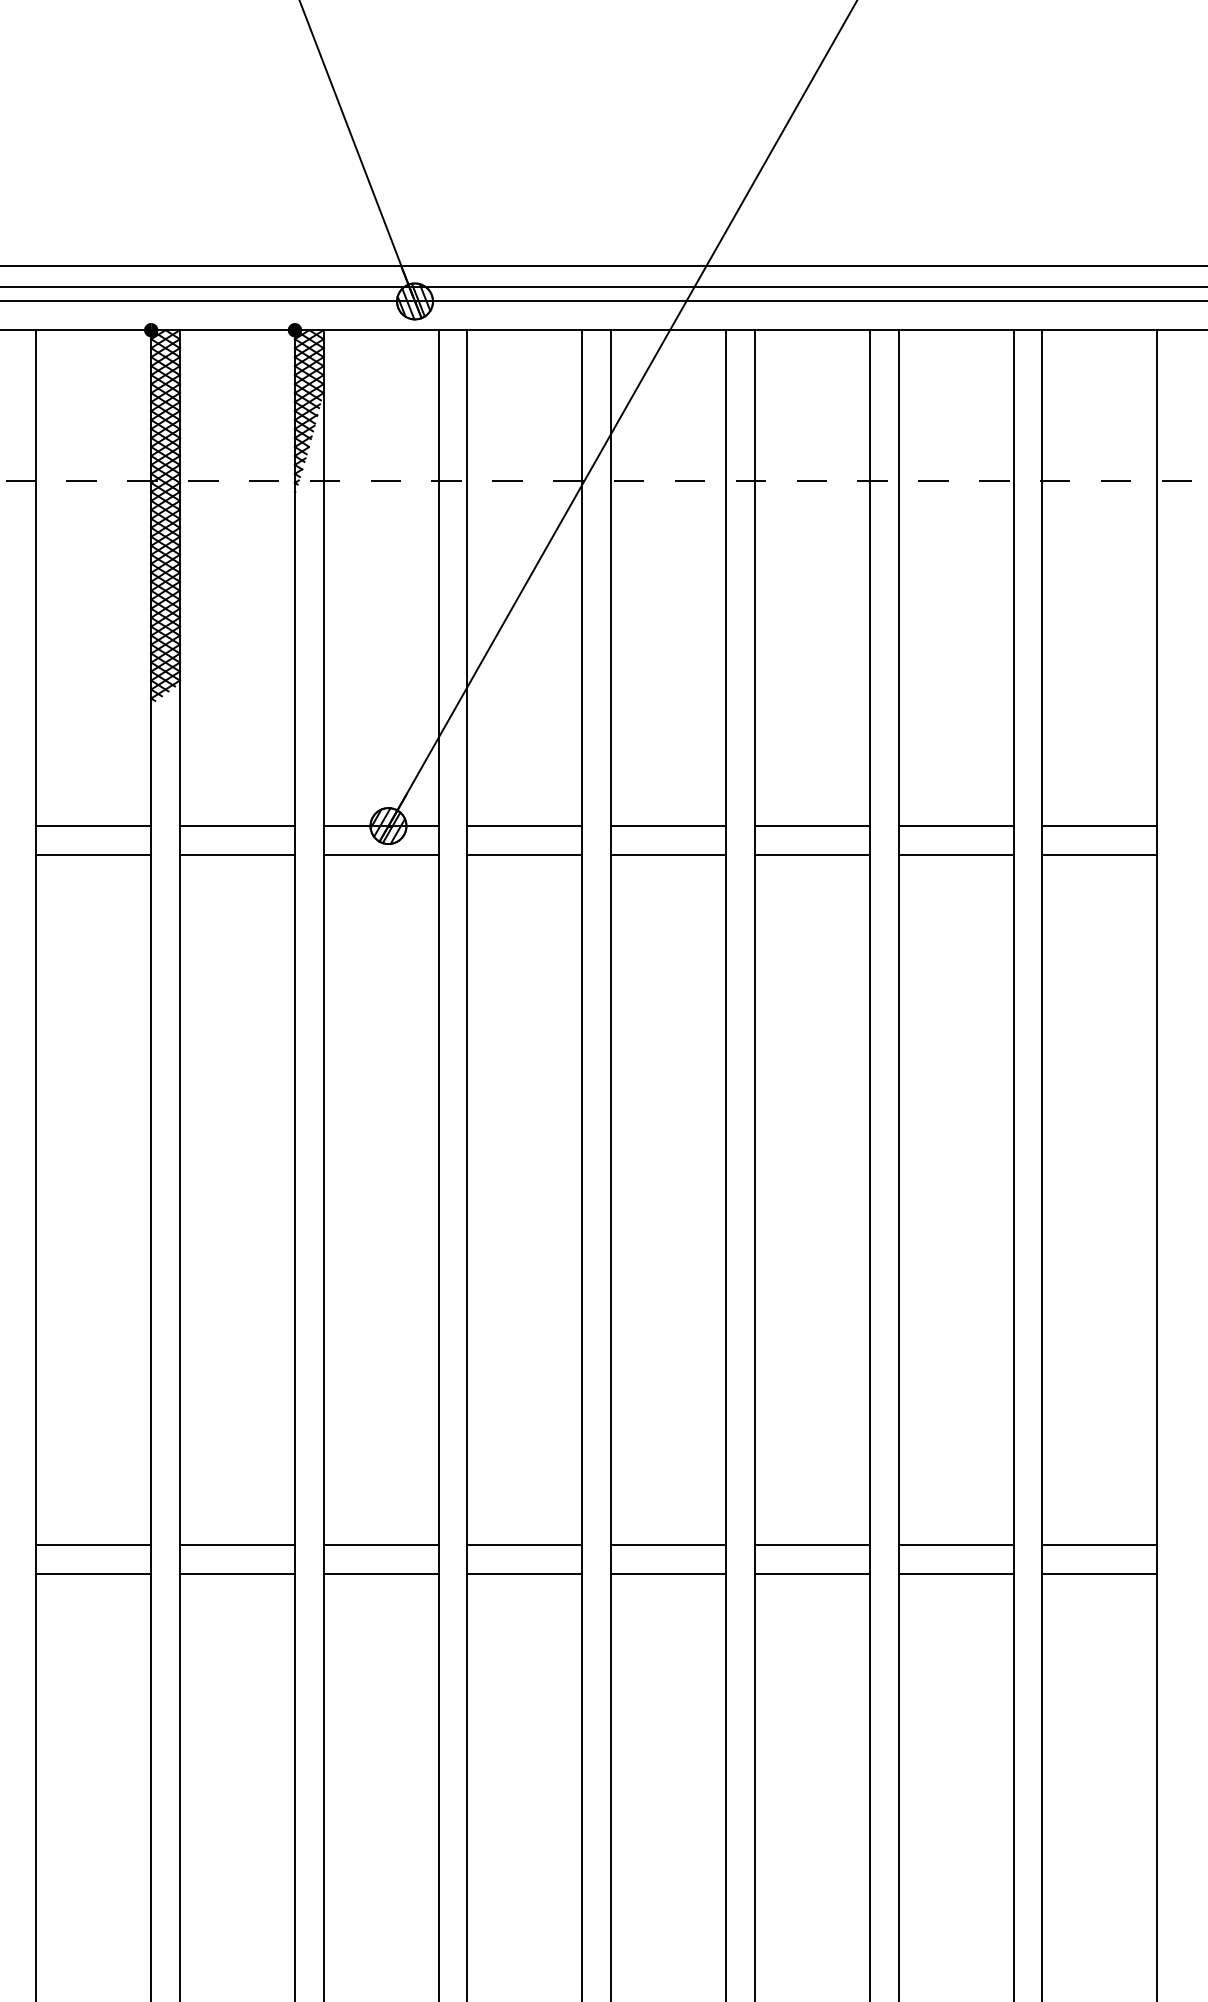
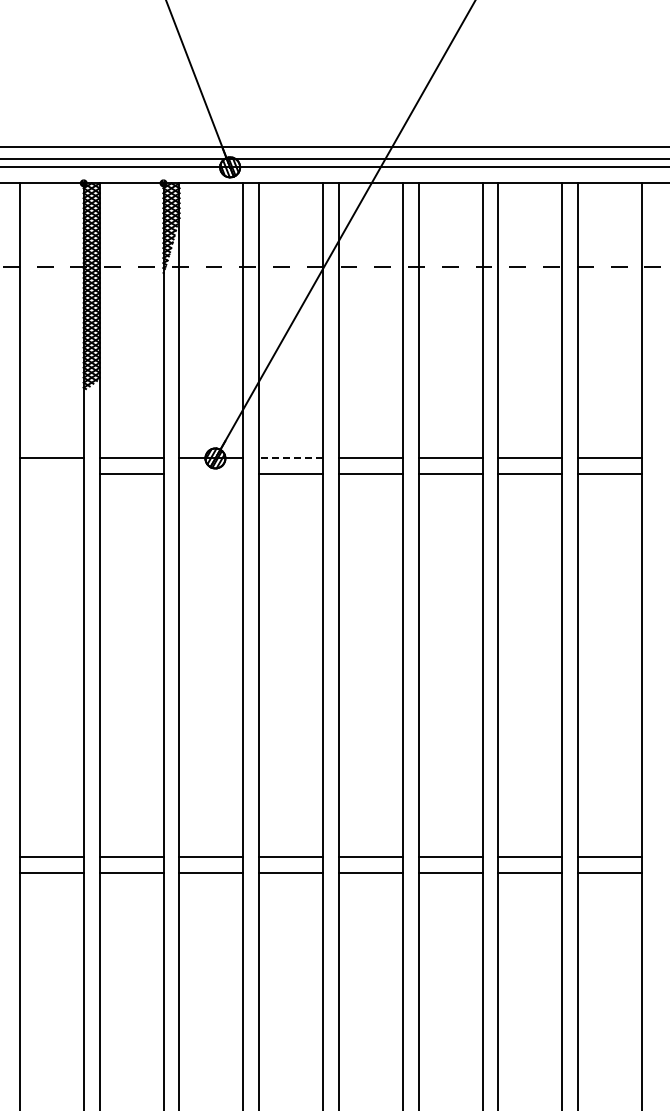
line: (525, 826) -> (291, 458), solid -> dashed
line: (93, 855) -> (51, 474), removed
line: (381, 855) -> (211, 474), removed

